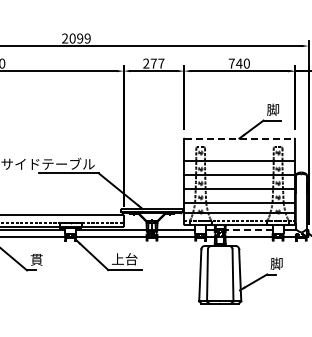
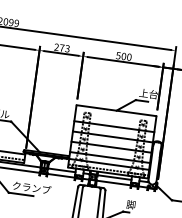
text: (161, 63) -> (67, 48), 277 -> 273
text: (235, 63) -> (121, 56), 740 -> 500
text: (279, 109) -> (148, 93), 脚 -> 上台
line: (239, 138) -> (116, 110), dashed -> solid
line: (248, 229) -> (114, 177), dashed -> solid
text: (138, 259) -> (31, 188), 上台 -> クランプ

